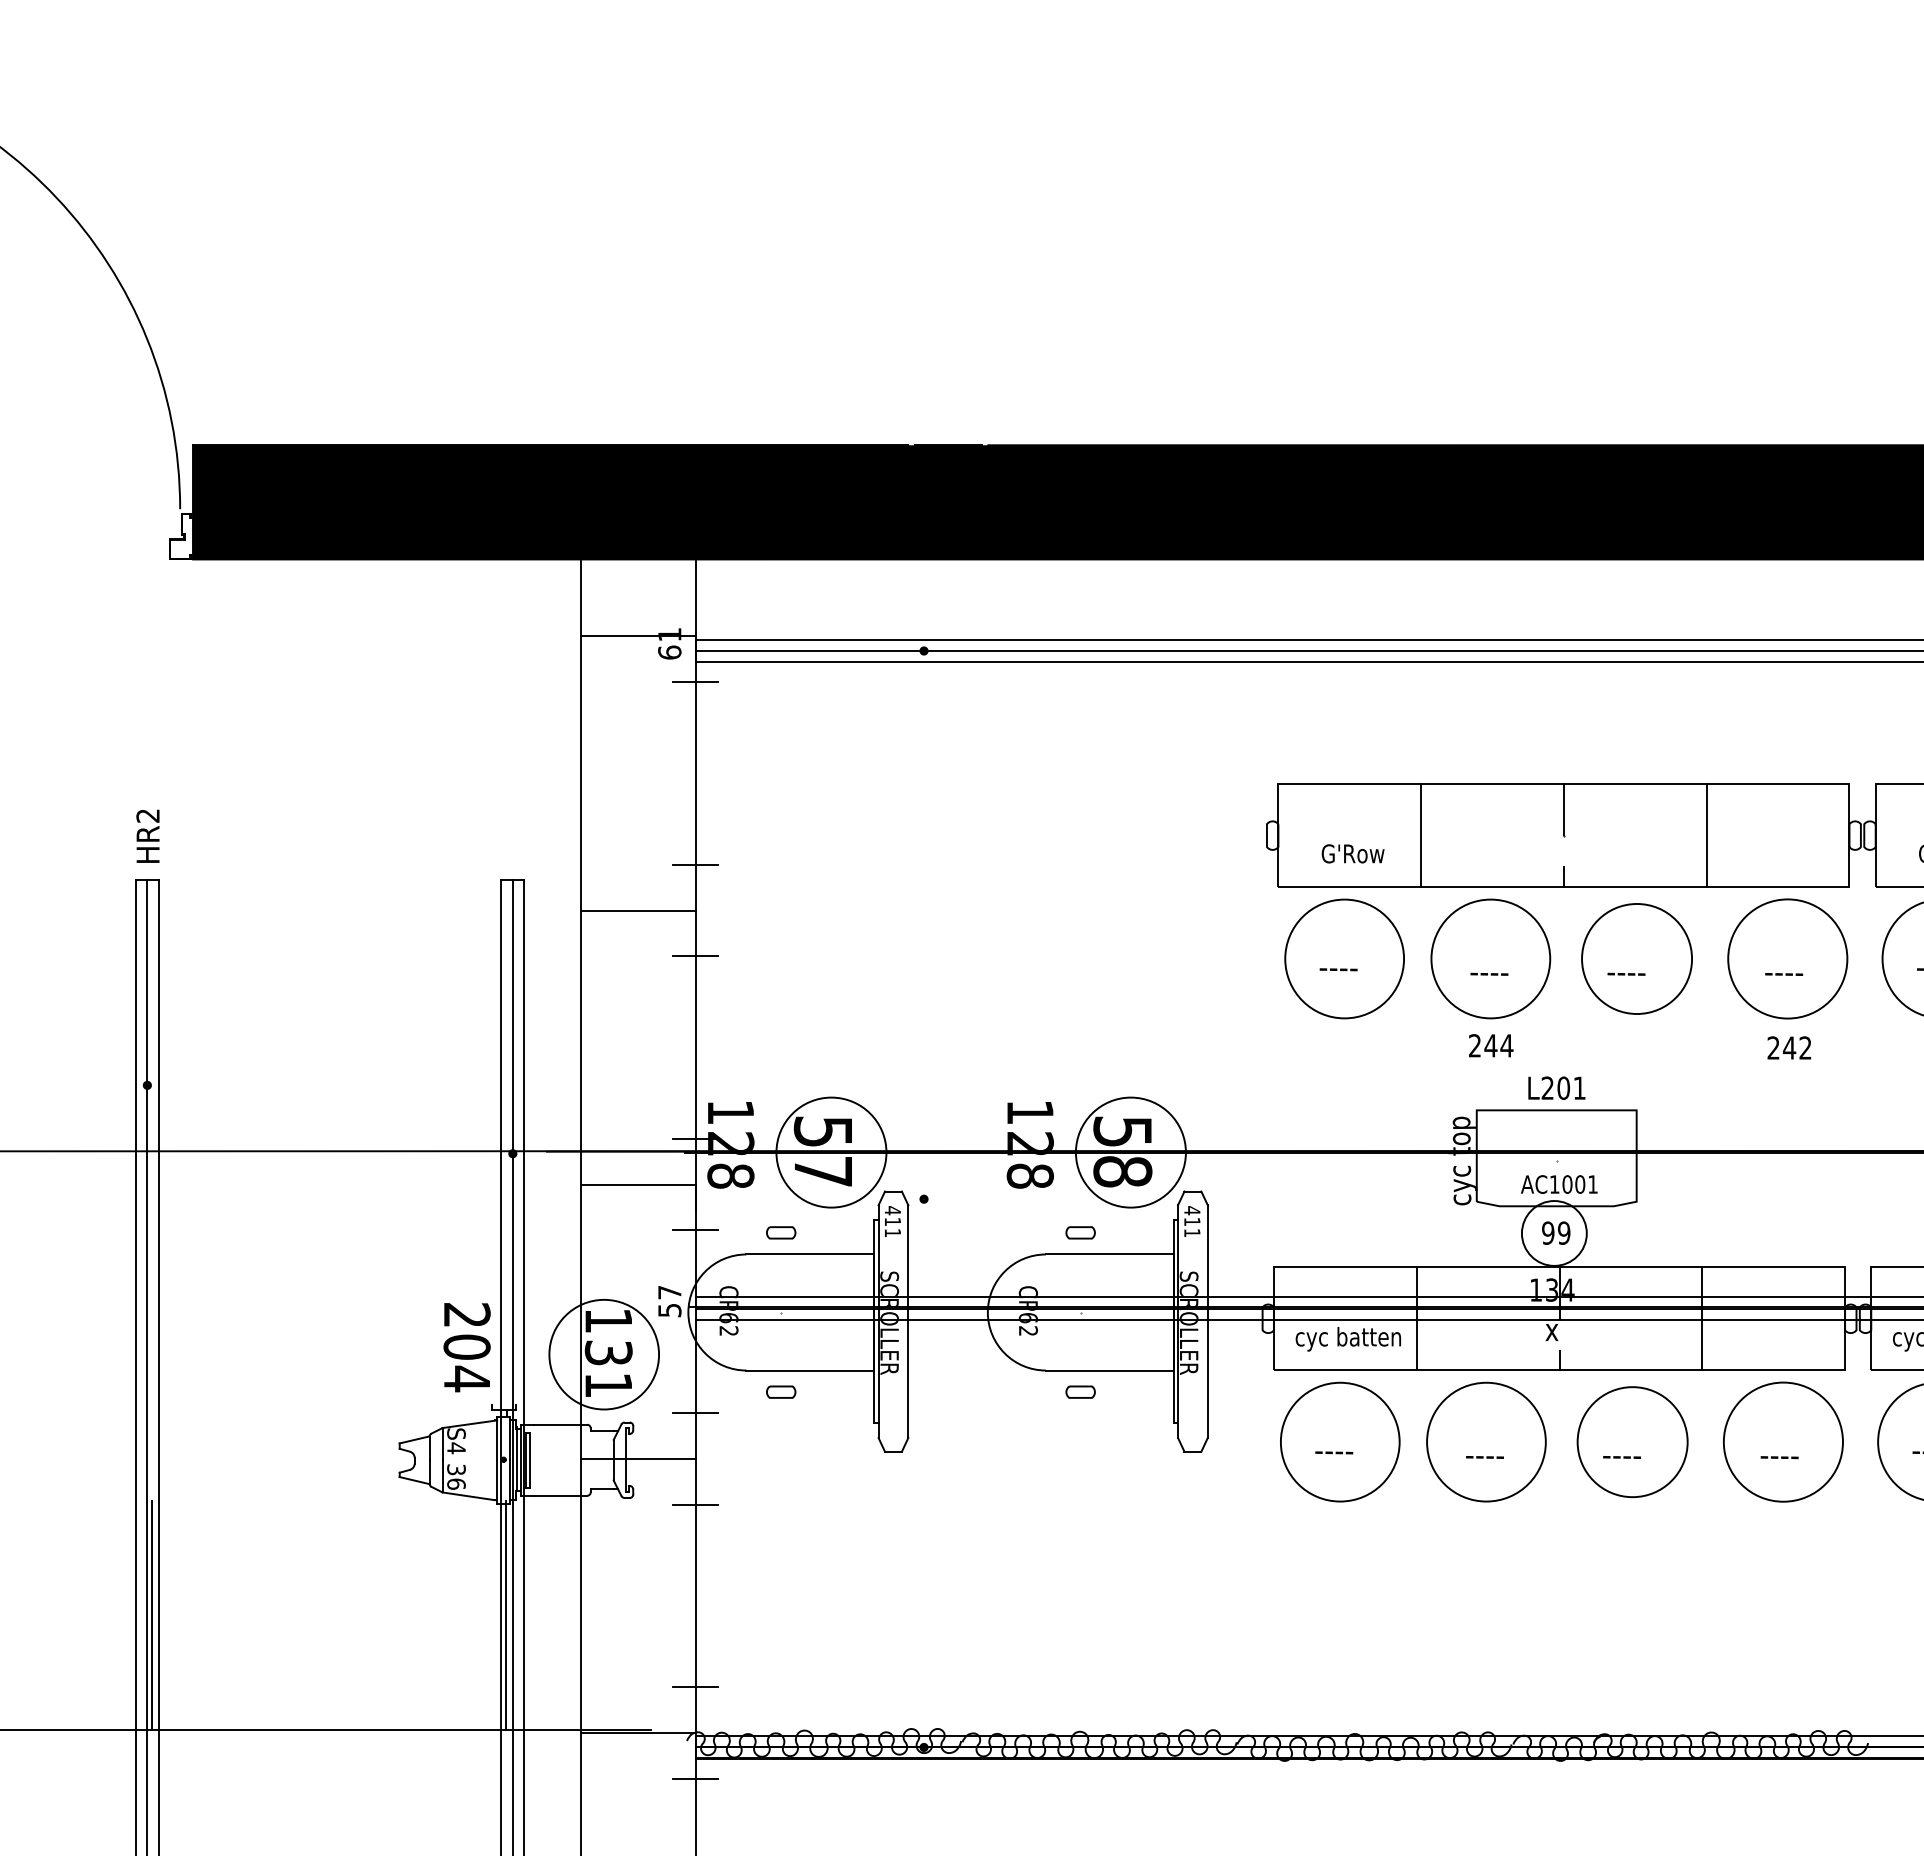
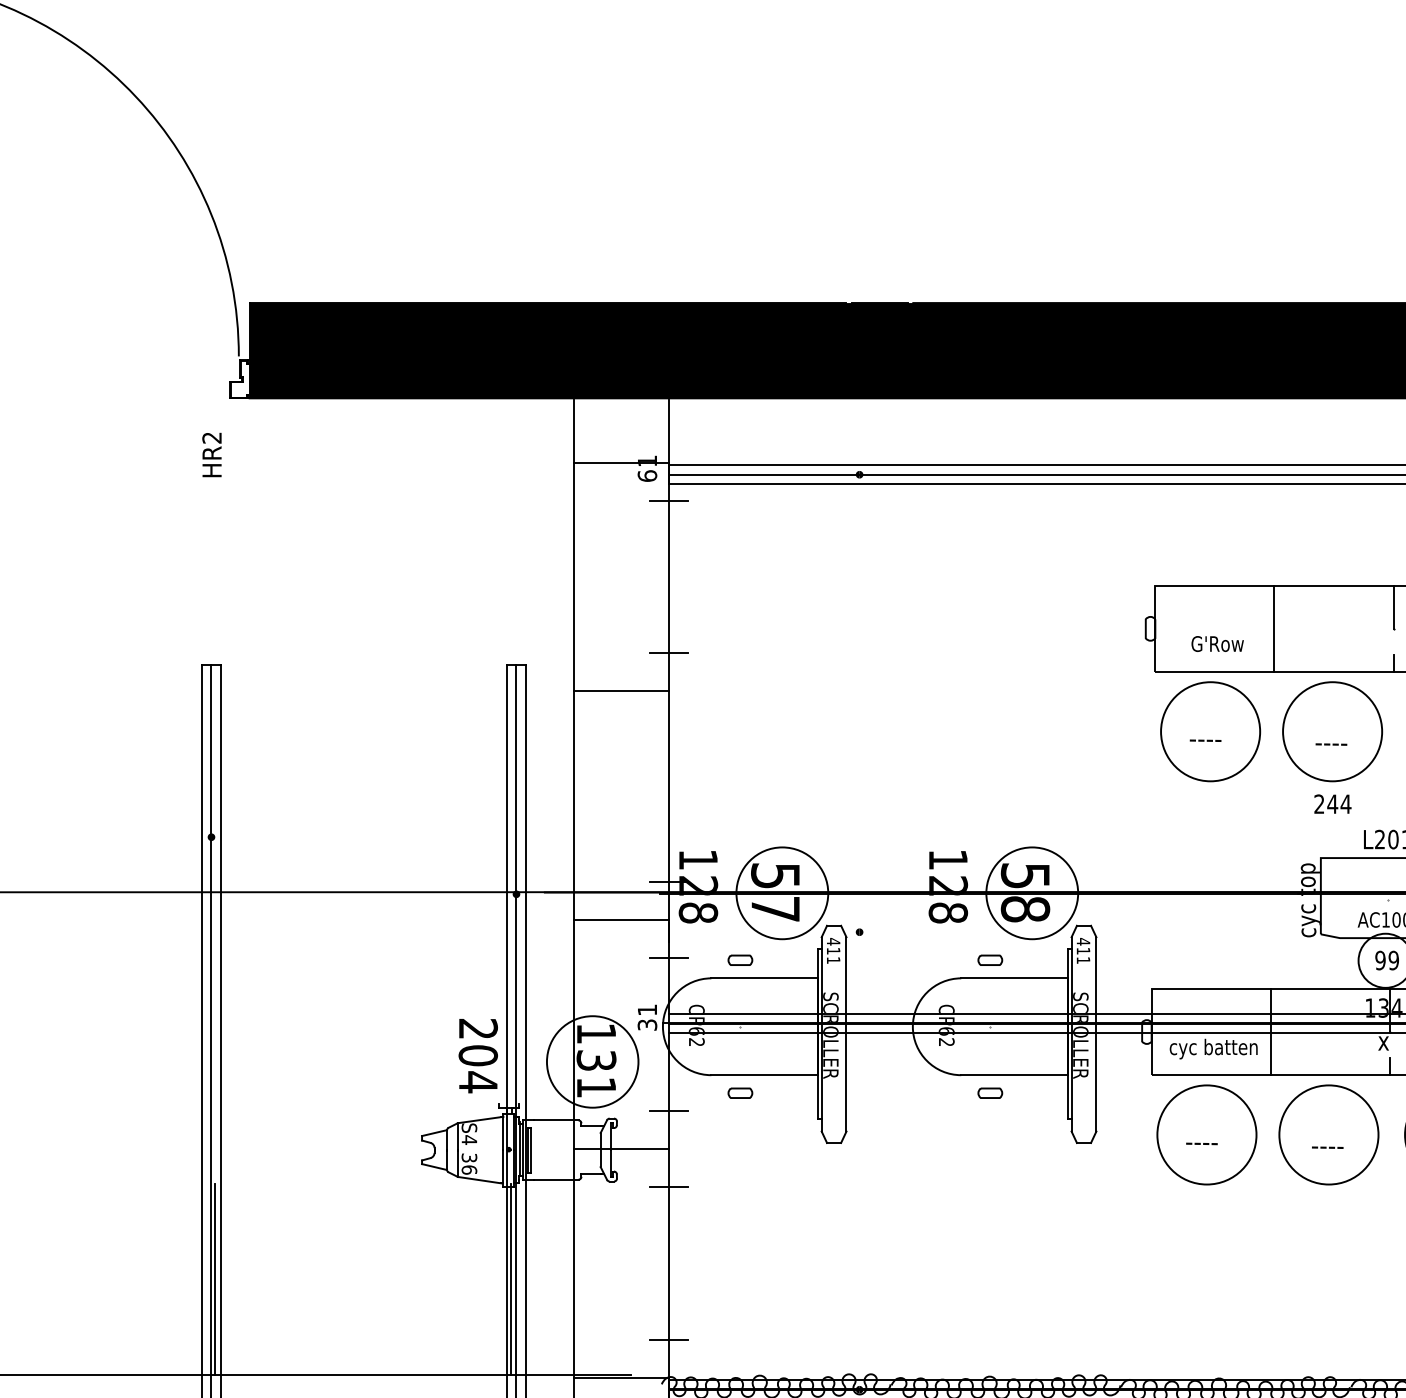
text: (147, 835) -> (211, 454), moved
line: (695, 956) -> (668, 729), removed
text: (669, 1301) -> (647, 1017), 57 -> 31

